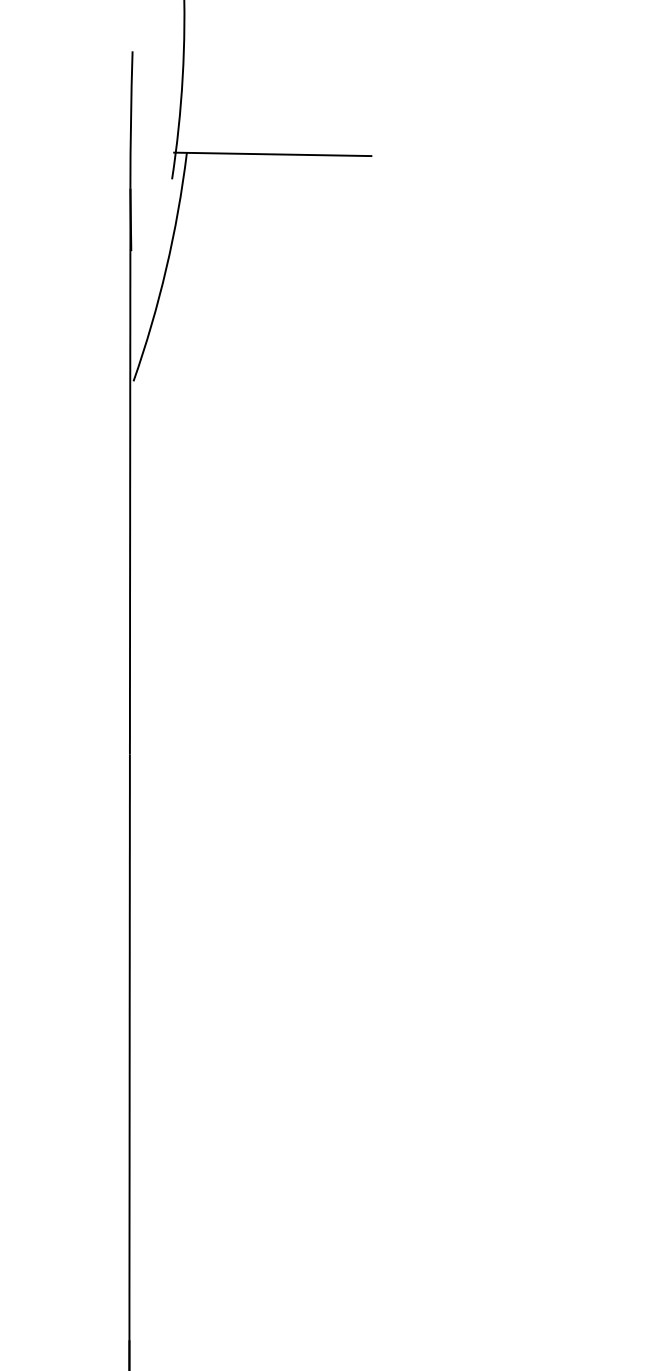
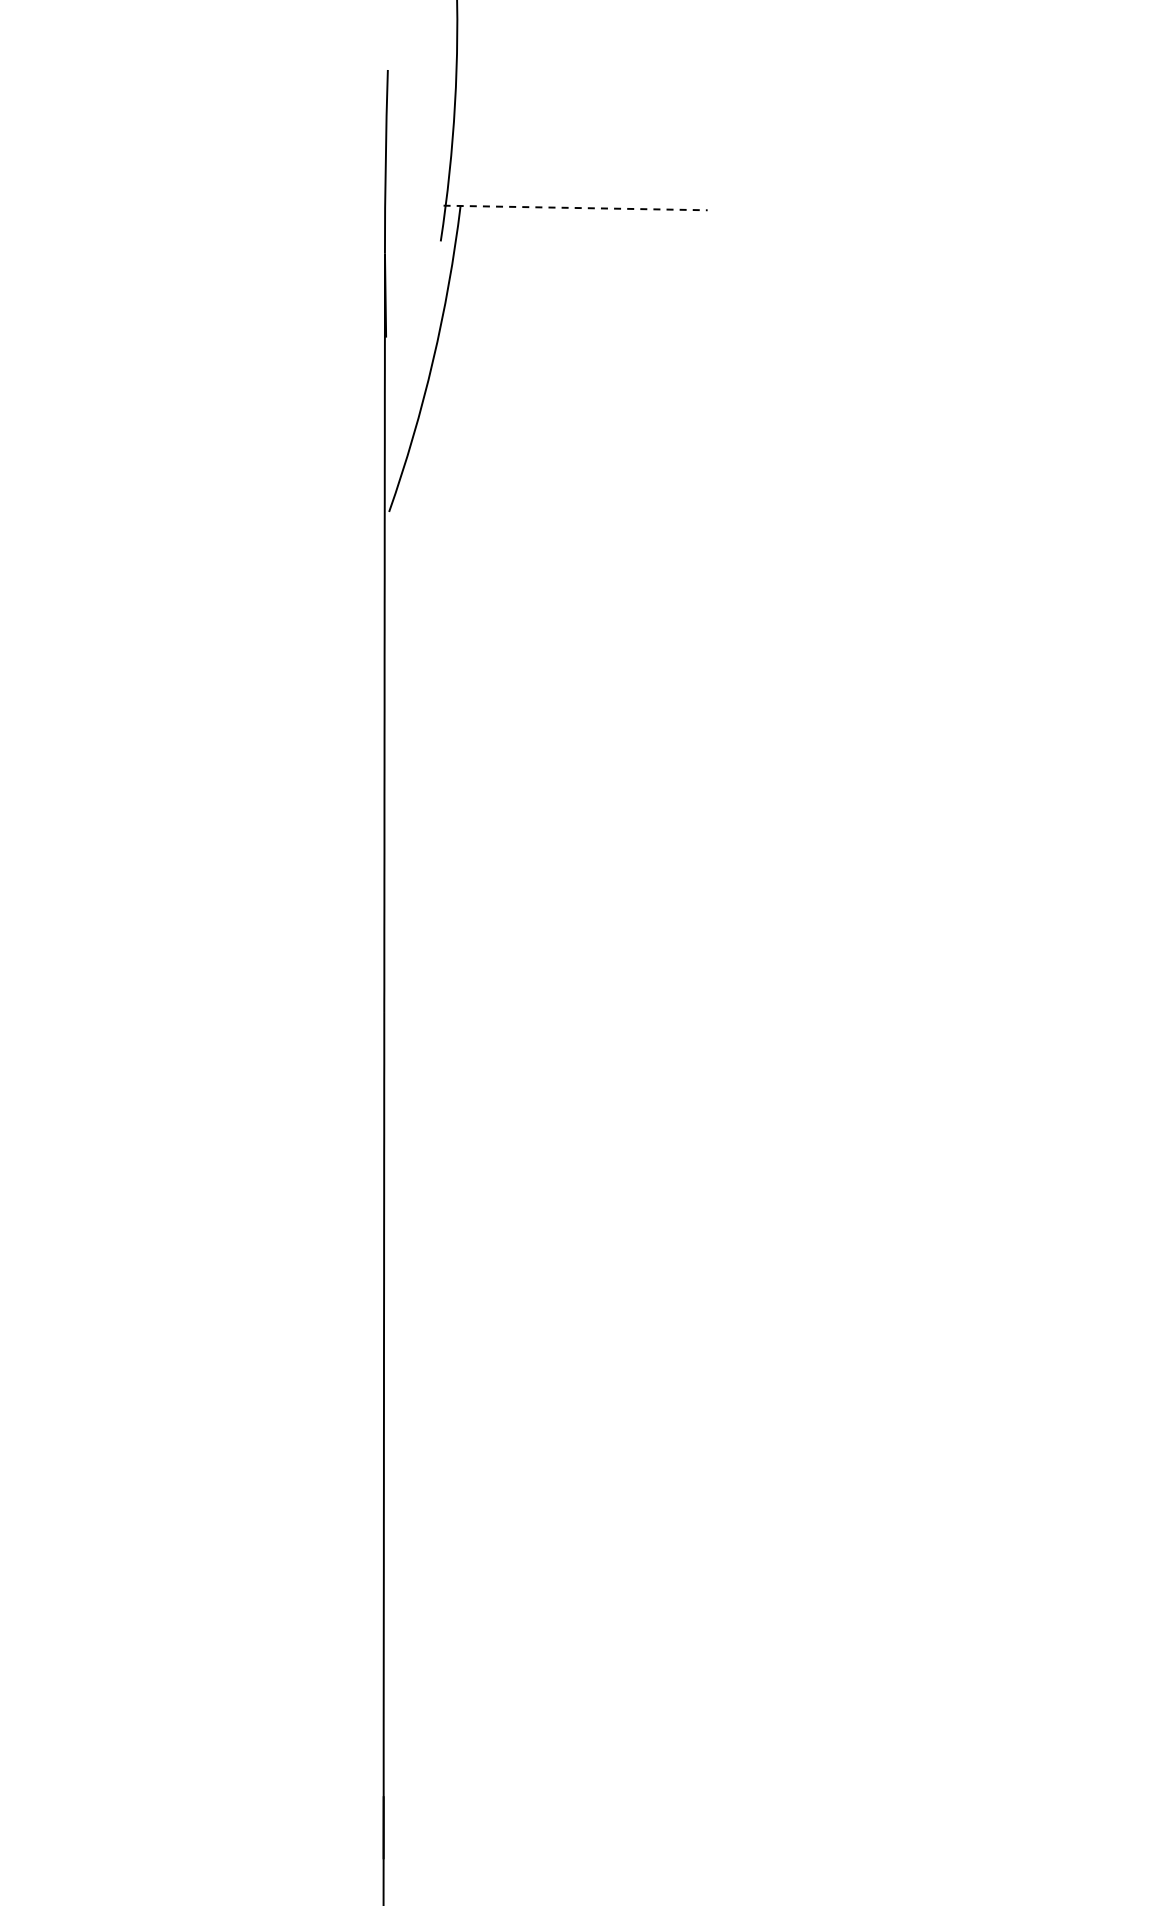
line: (273, 154) -> (576, 208), solid -> dashed

